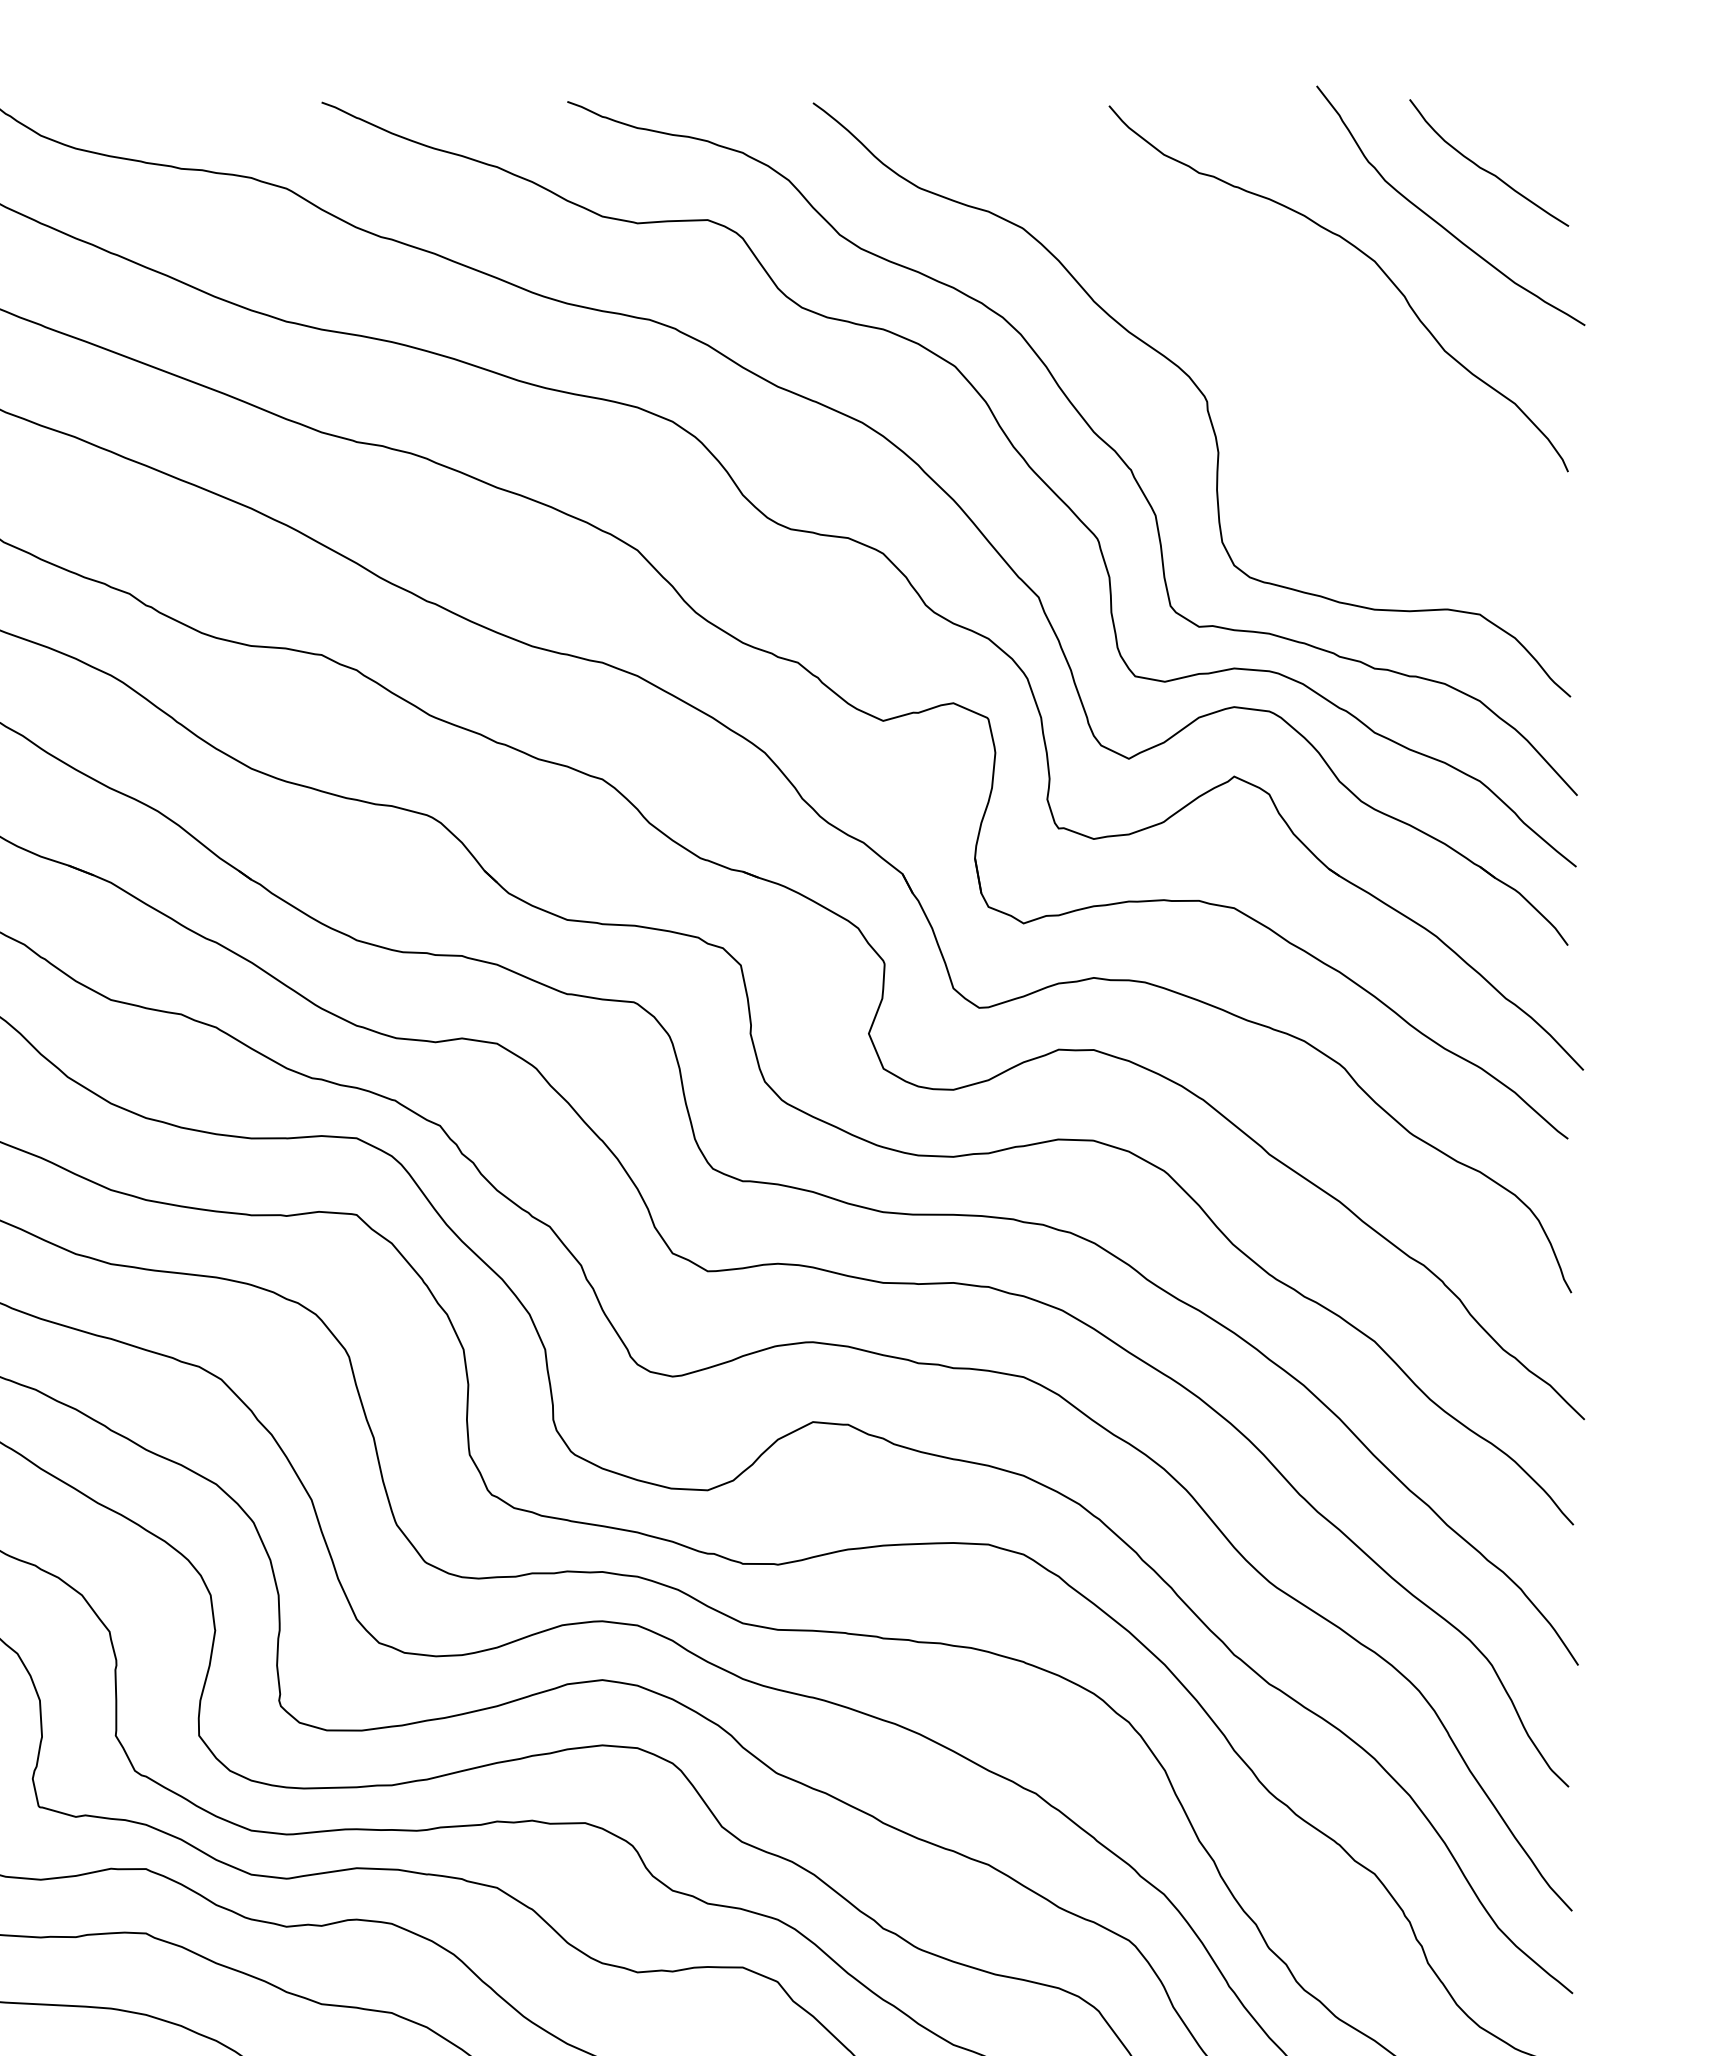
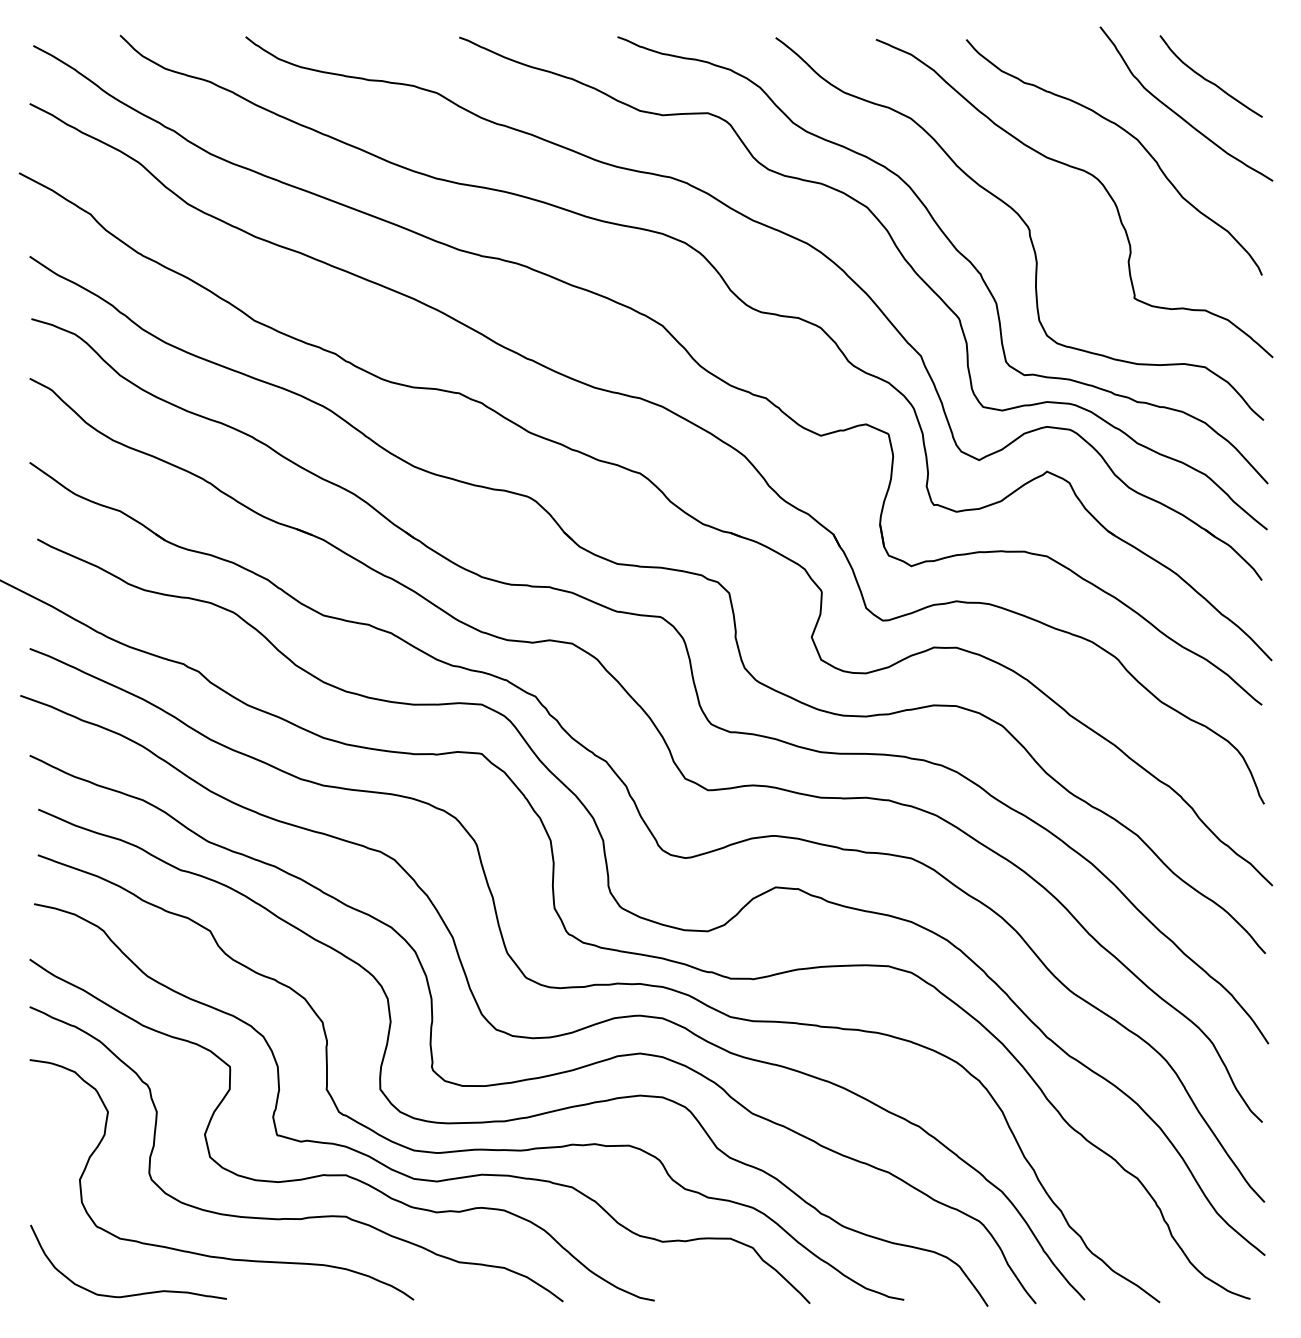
curve: (1295, 313) -> (1086, 173), added

